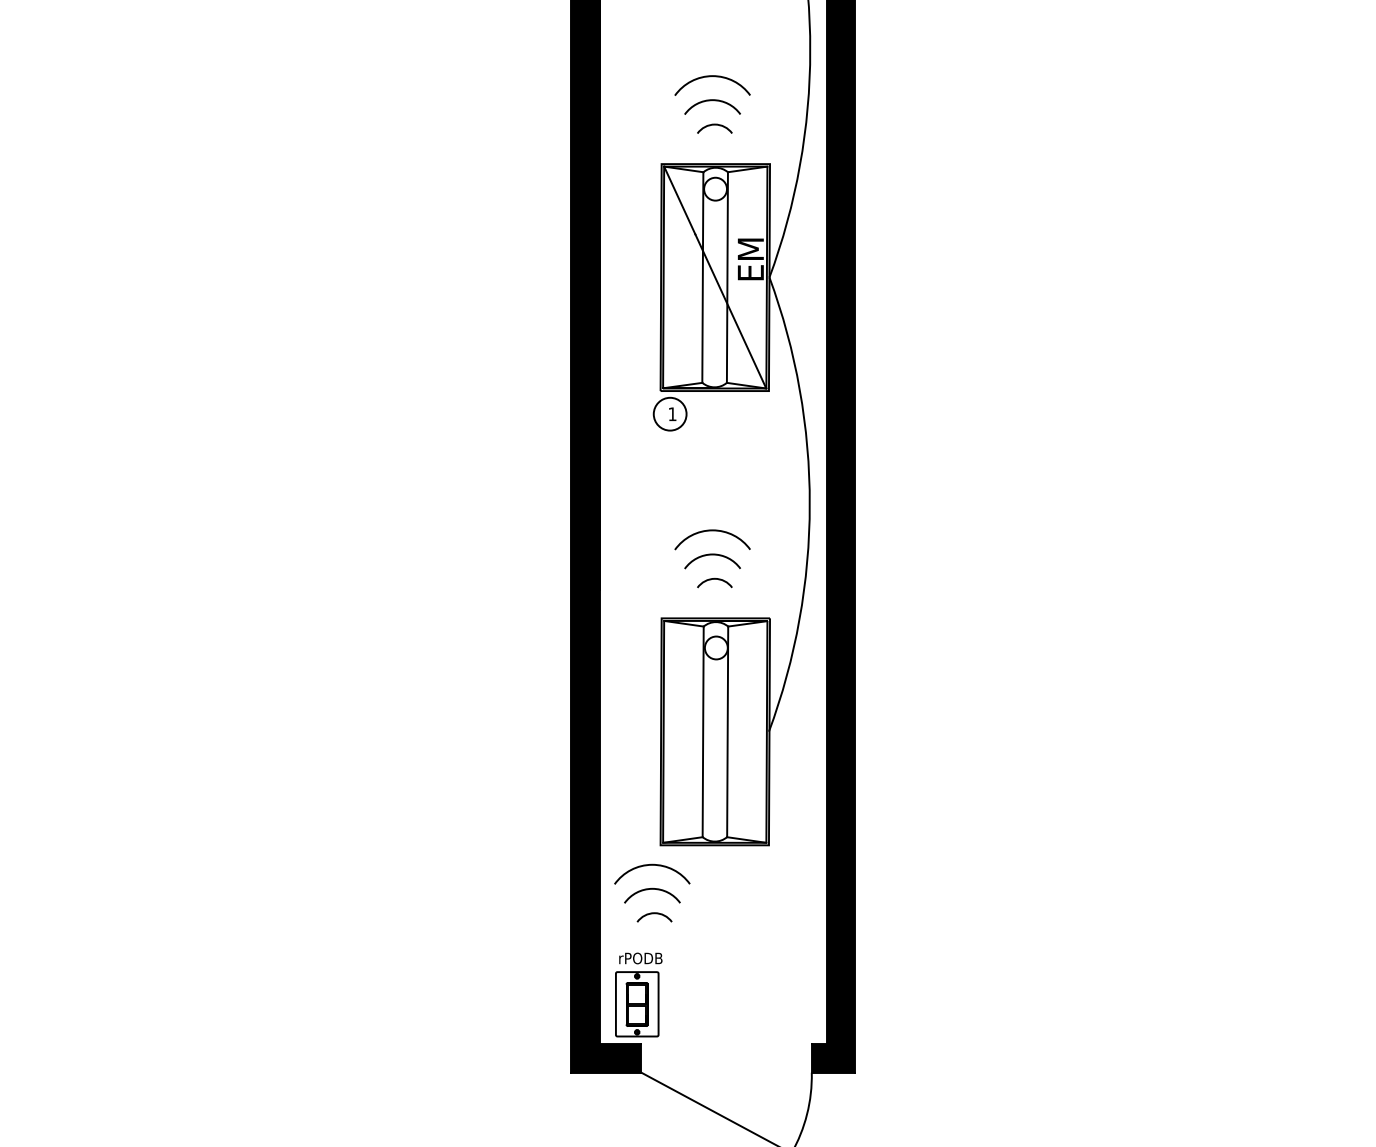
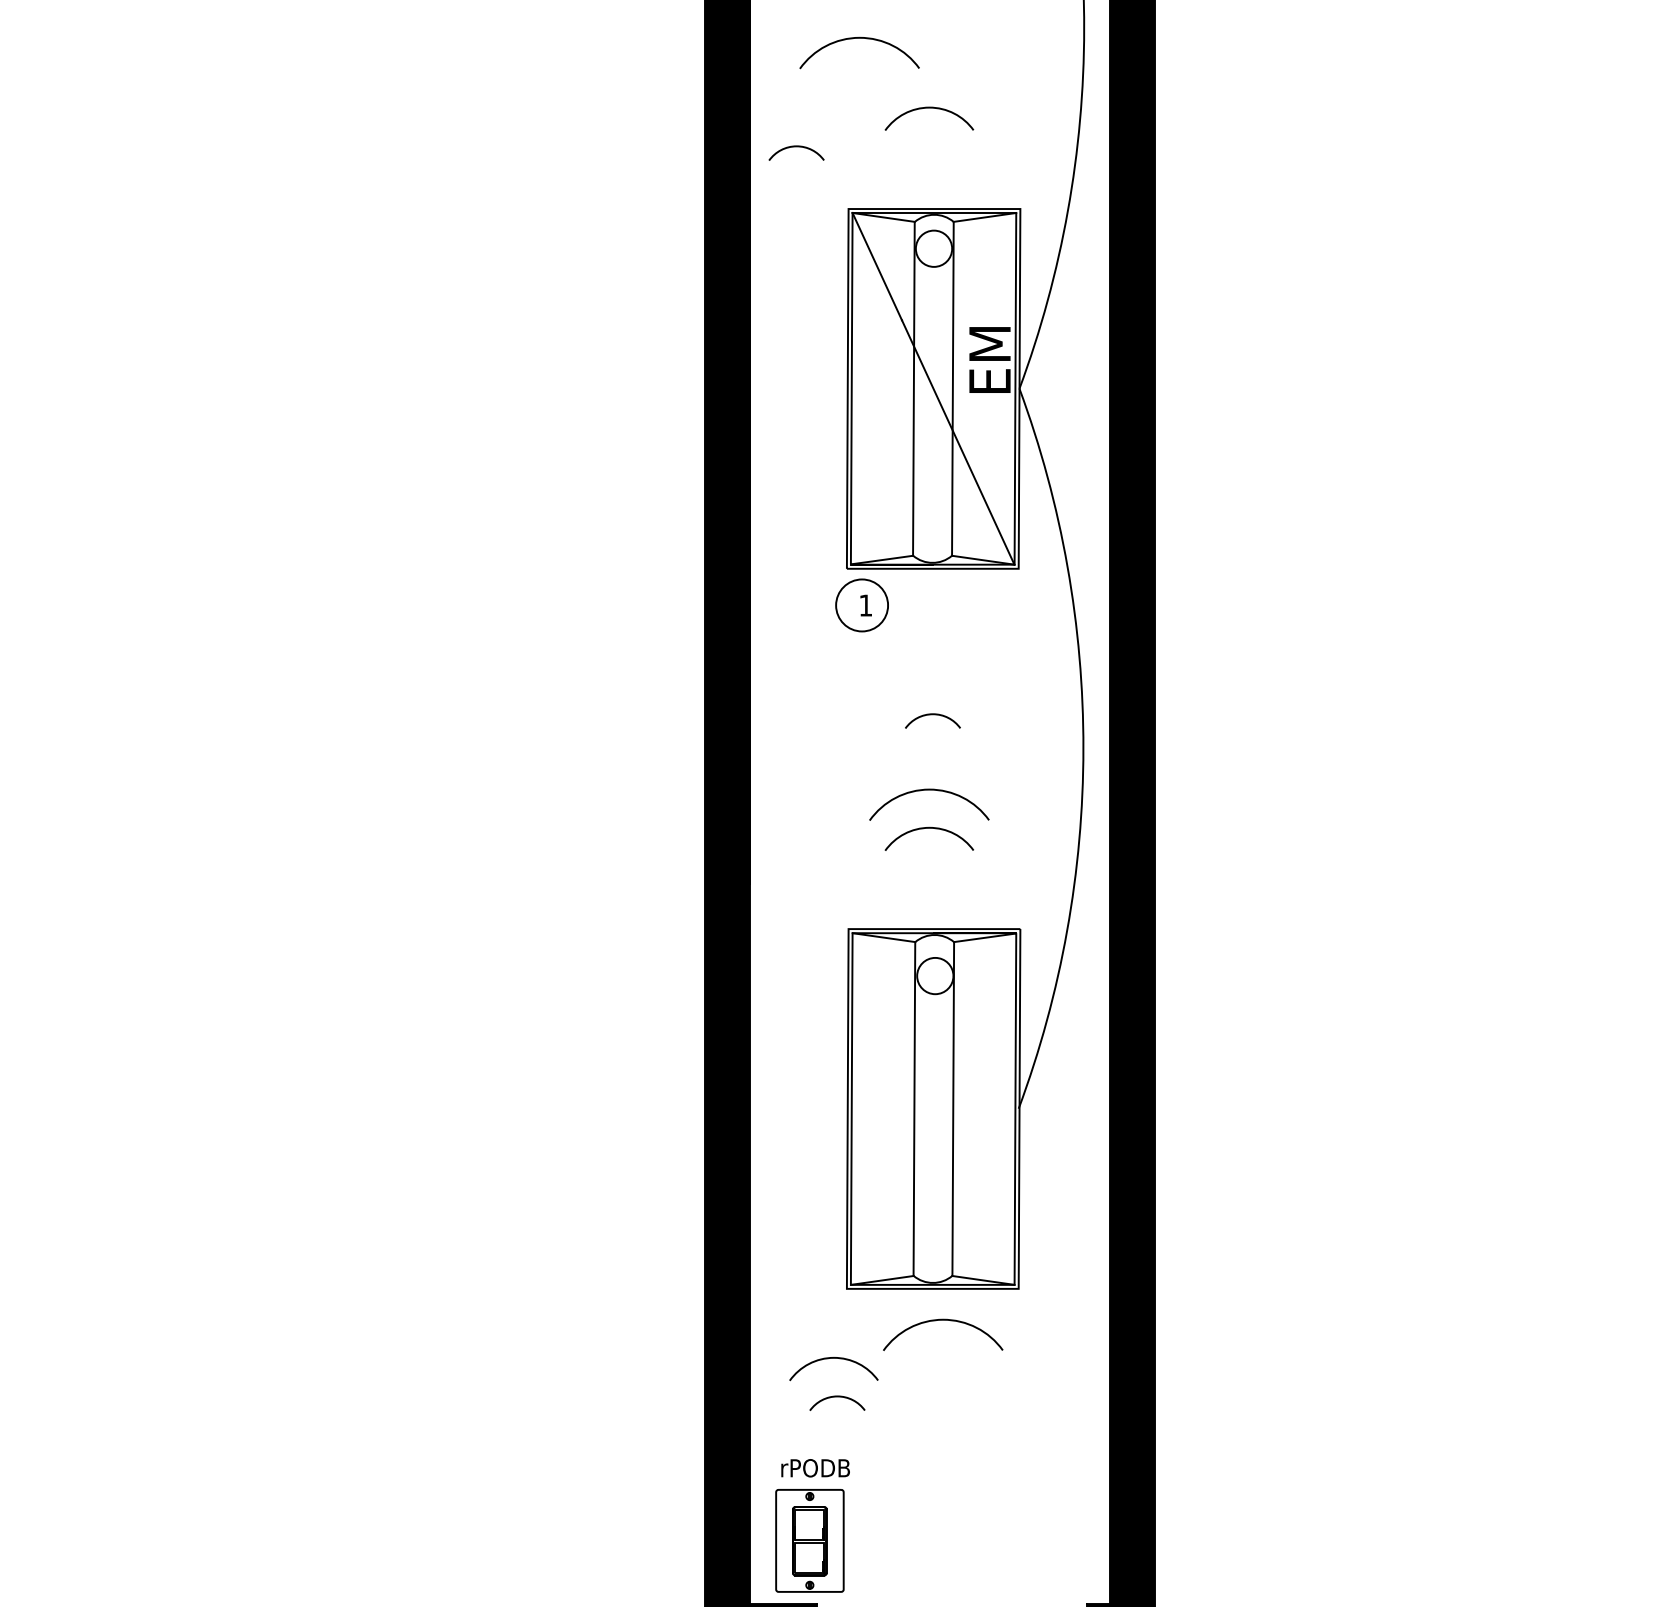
arc: (710, 77) -> (856, 40), moved
arc: (714, 125) -> (796, 147), moved
arc: (714, 579) -> (932, 715), moved
arc: (652, 865) -> (943, 1320), moved

